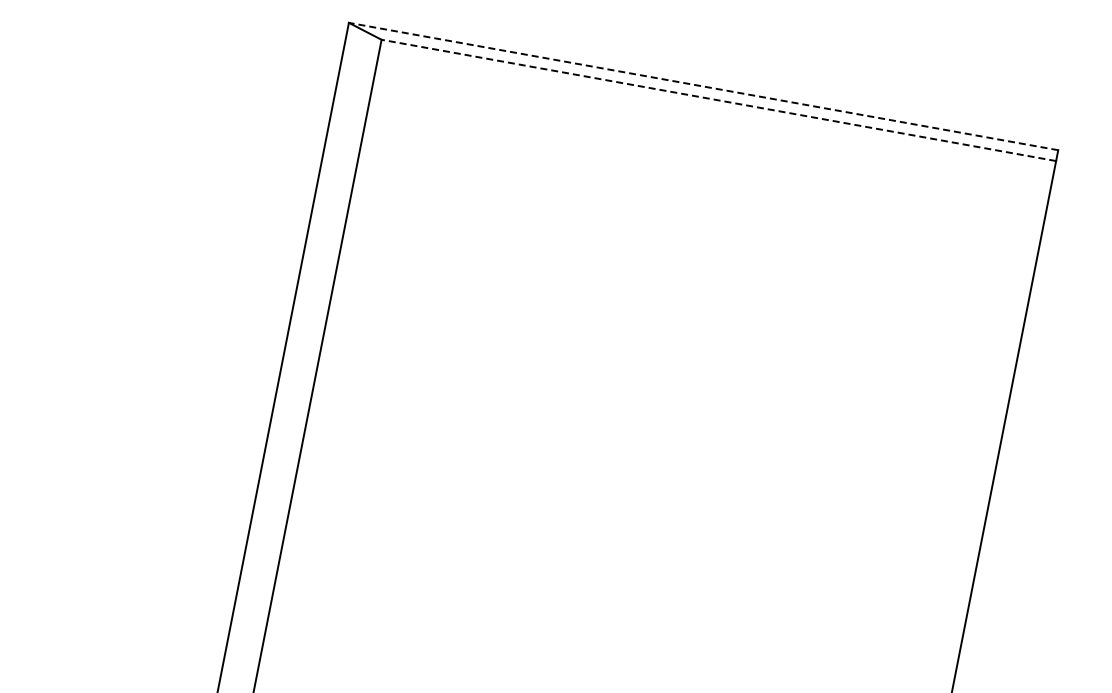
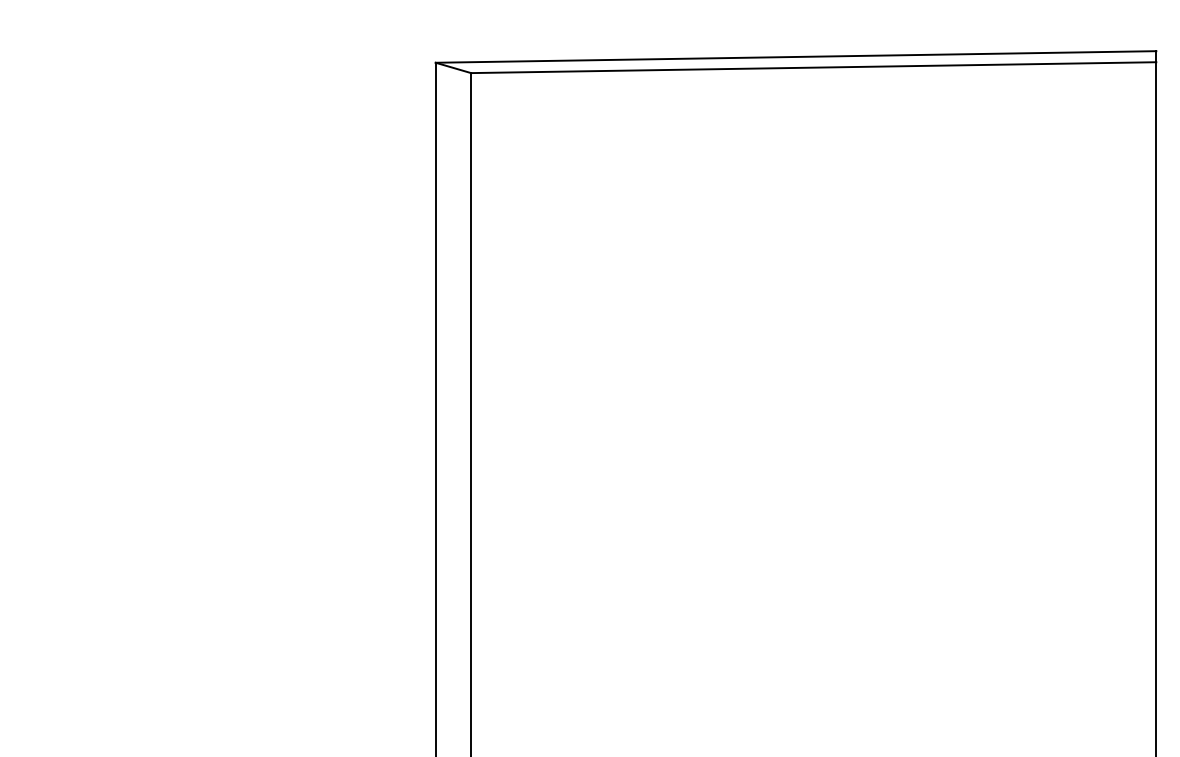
line: (703, 85) -> (795, 56), dashed -> solid
line: (718, 100) -> (813, 67), dashed -> solid

